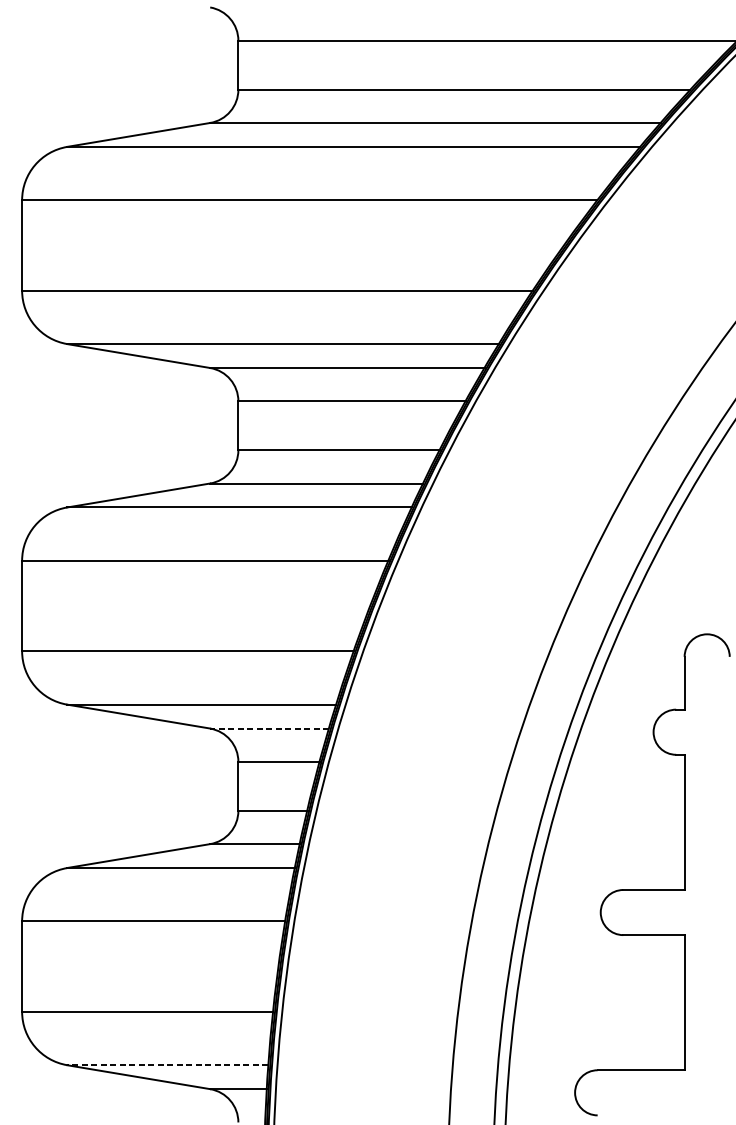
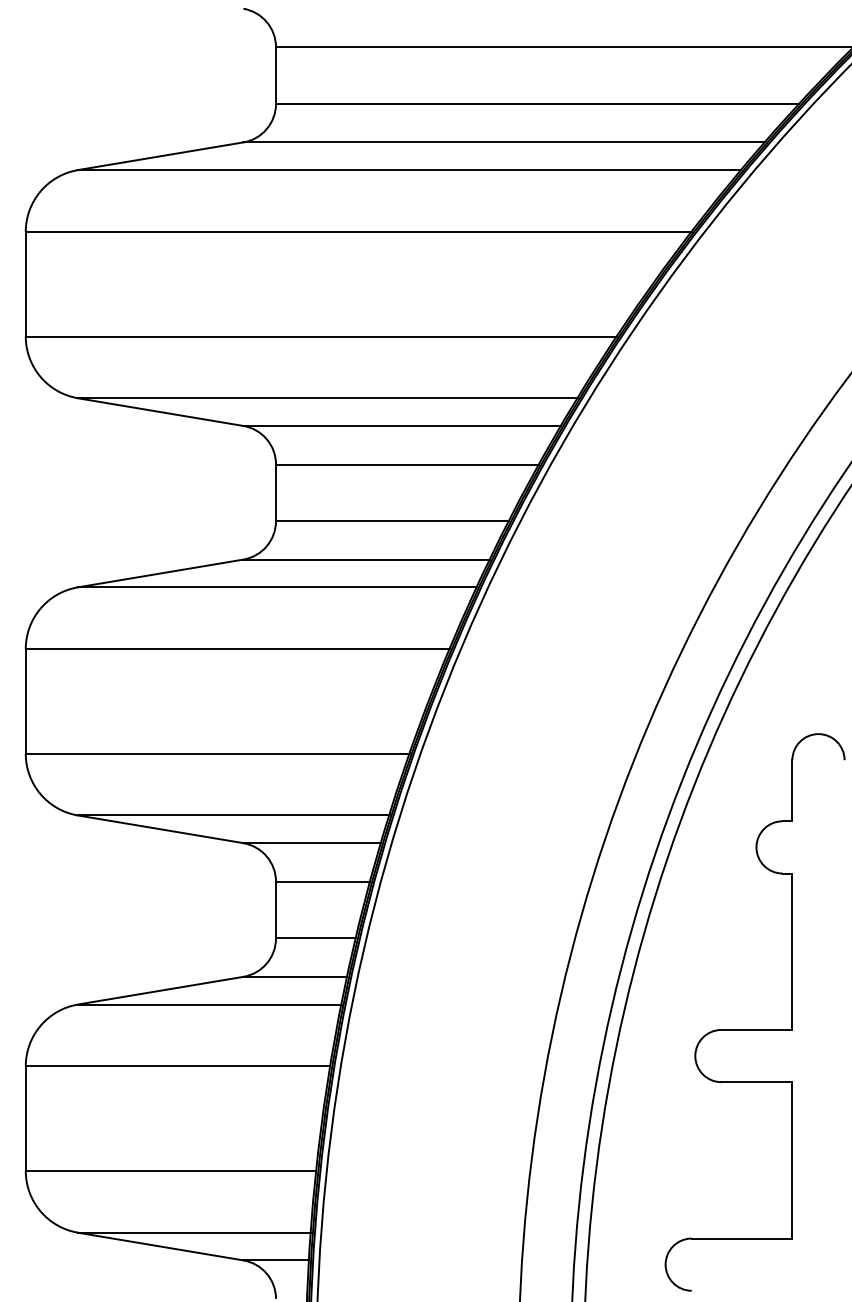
line: (269, 728) -> (312, 843), dashed -> solid
line: (167, 1065) -> (193, 1232), dashed -> solid

